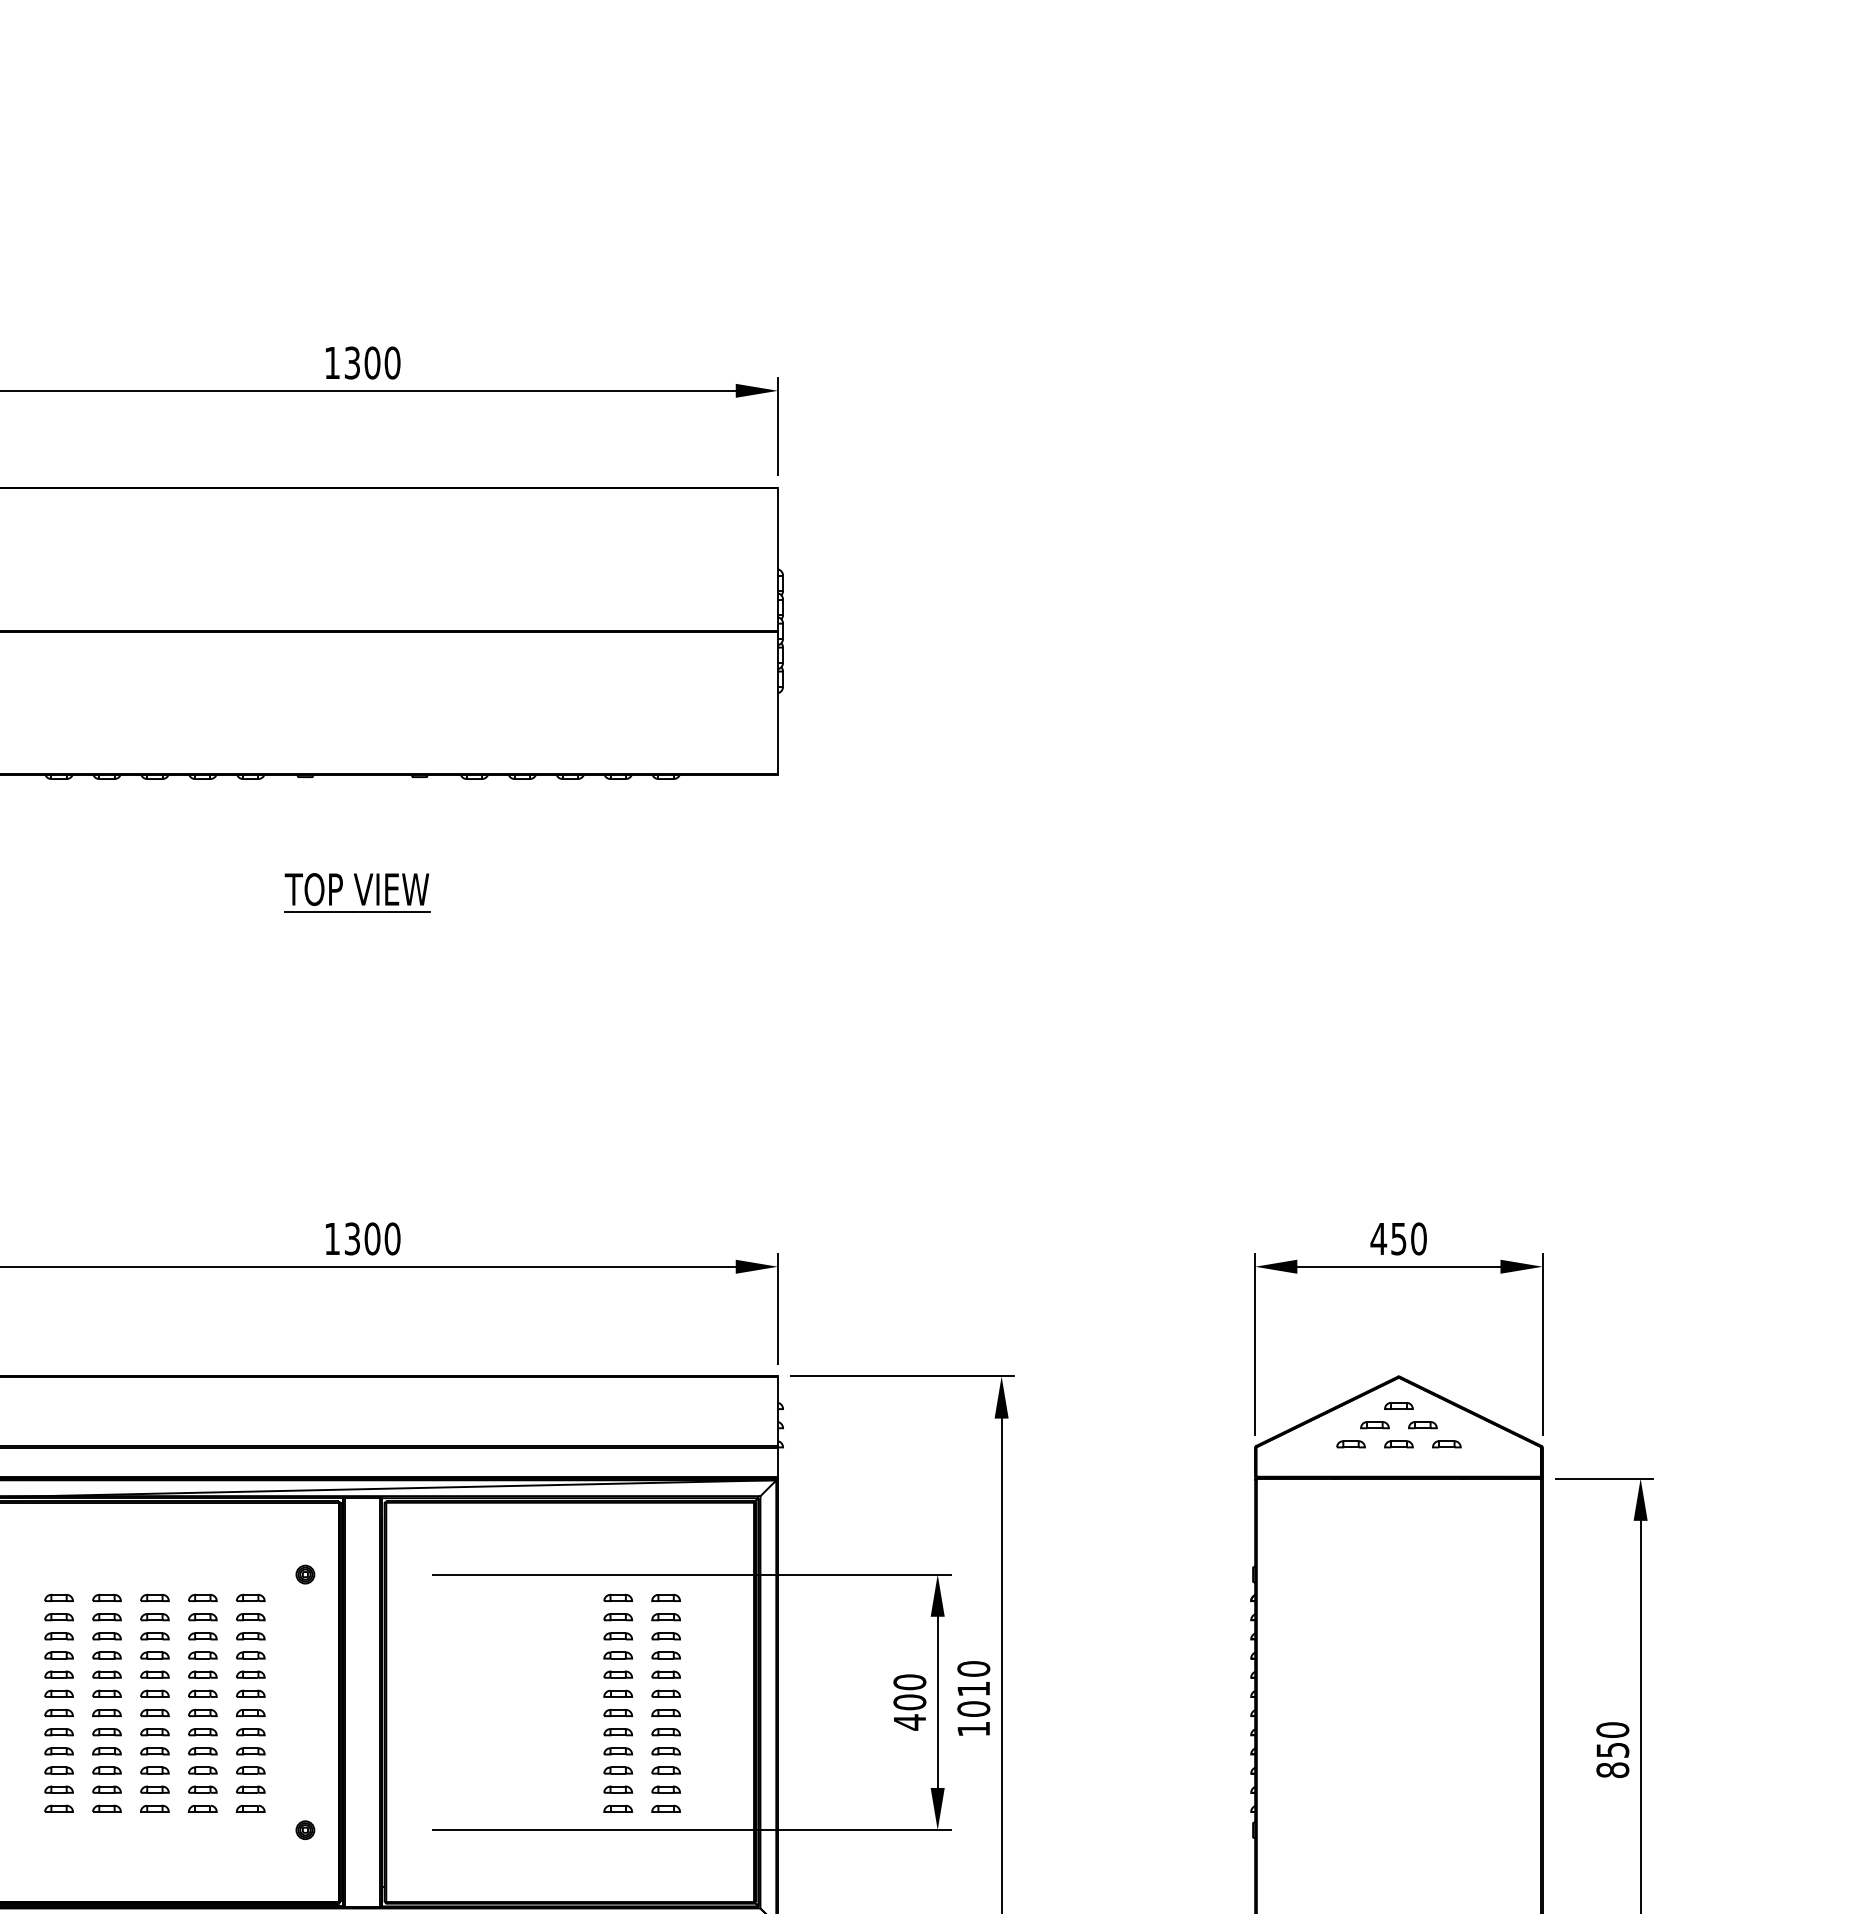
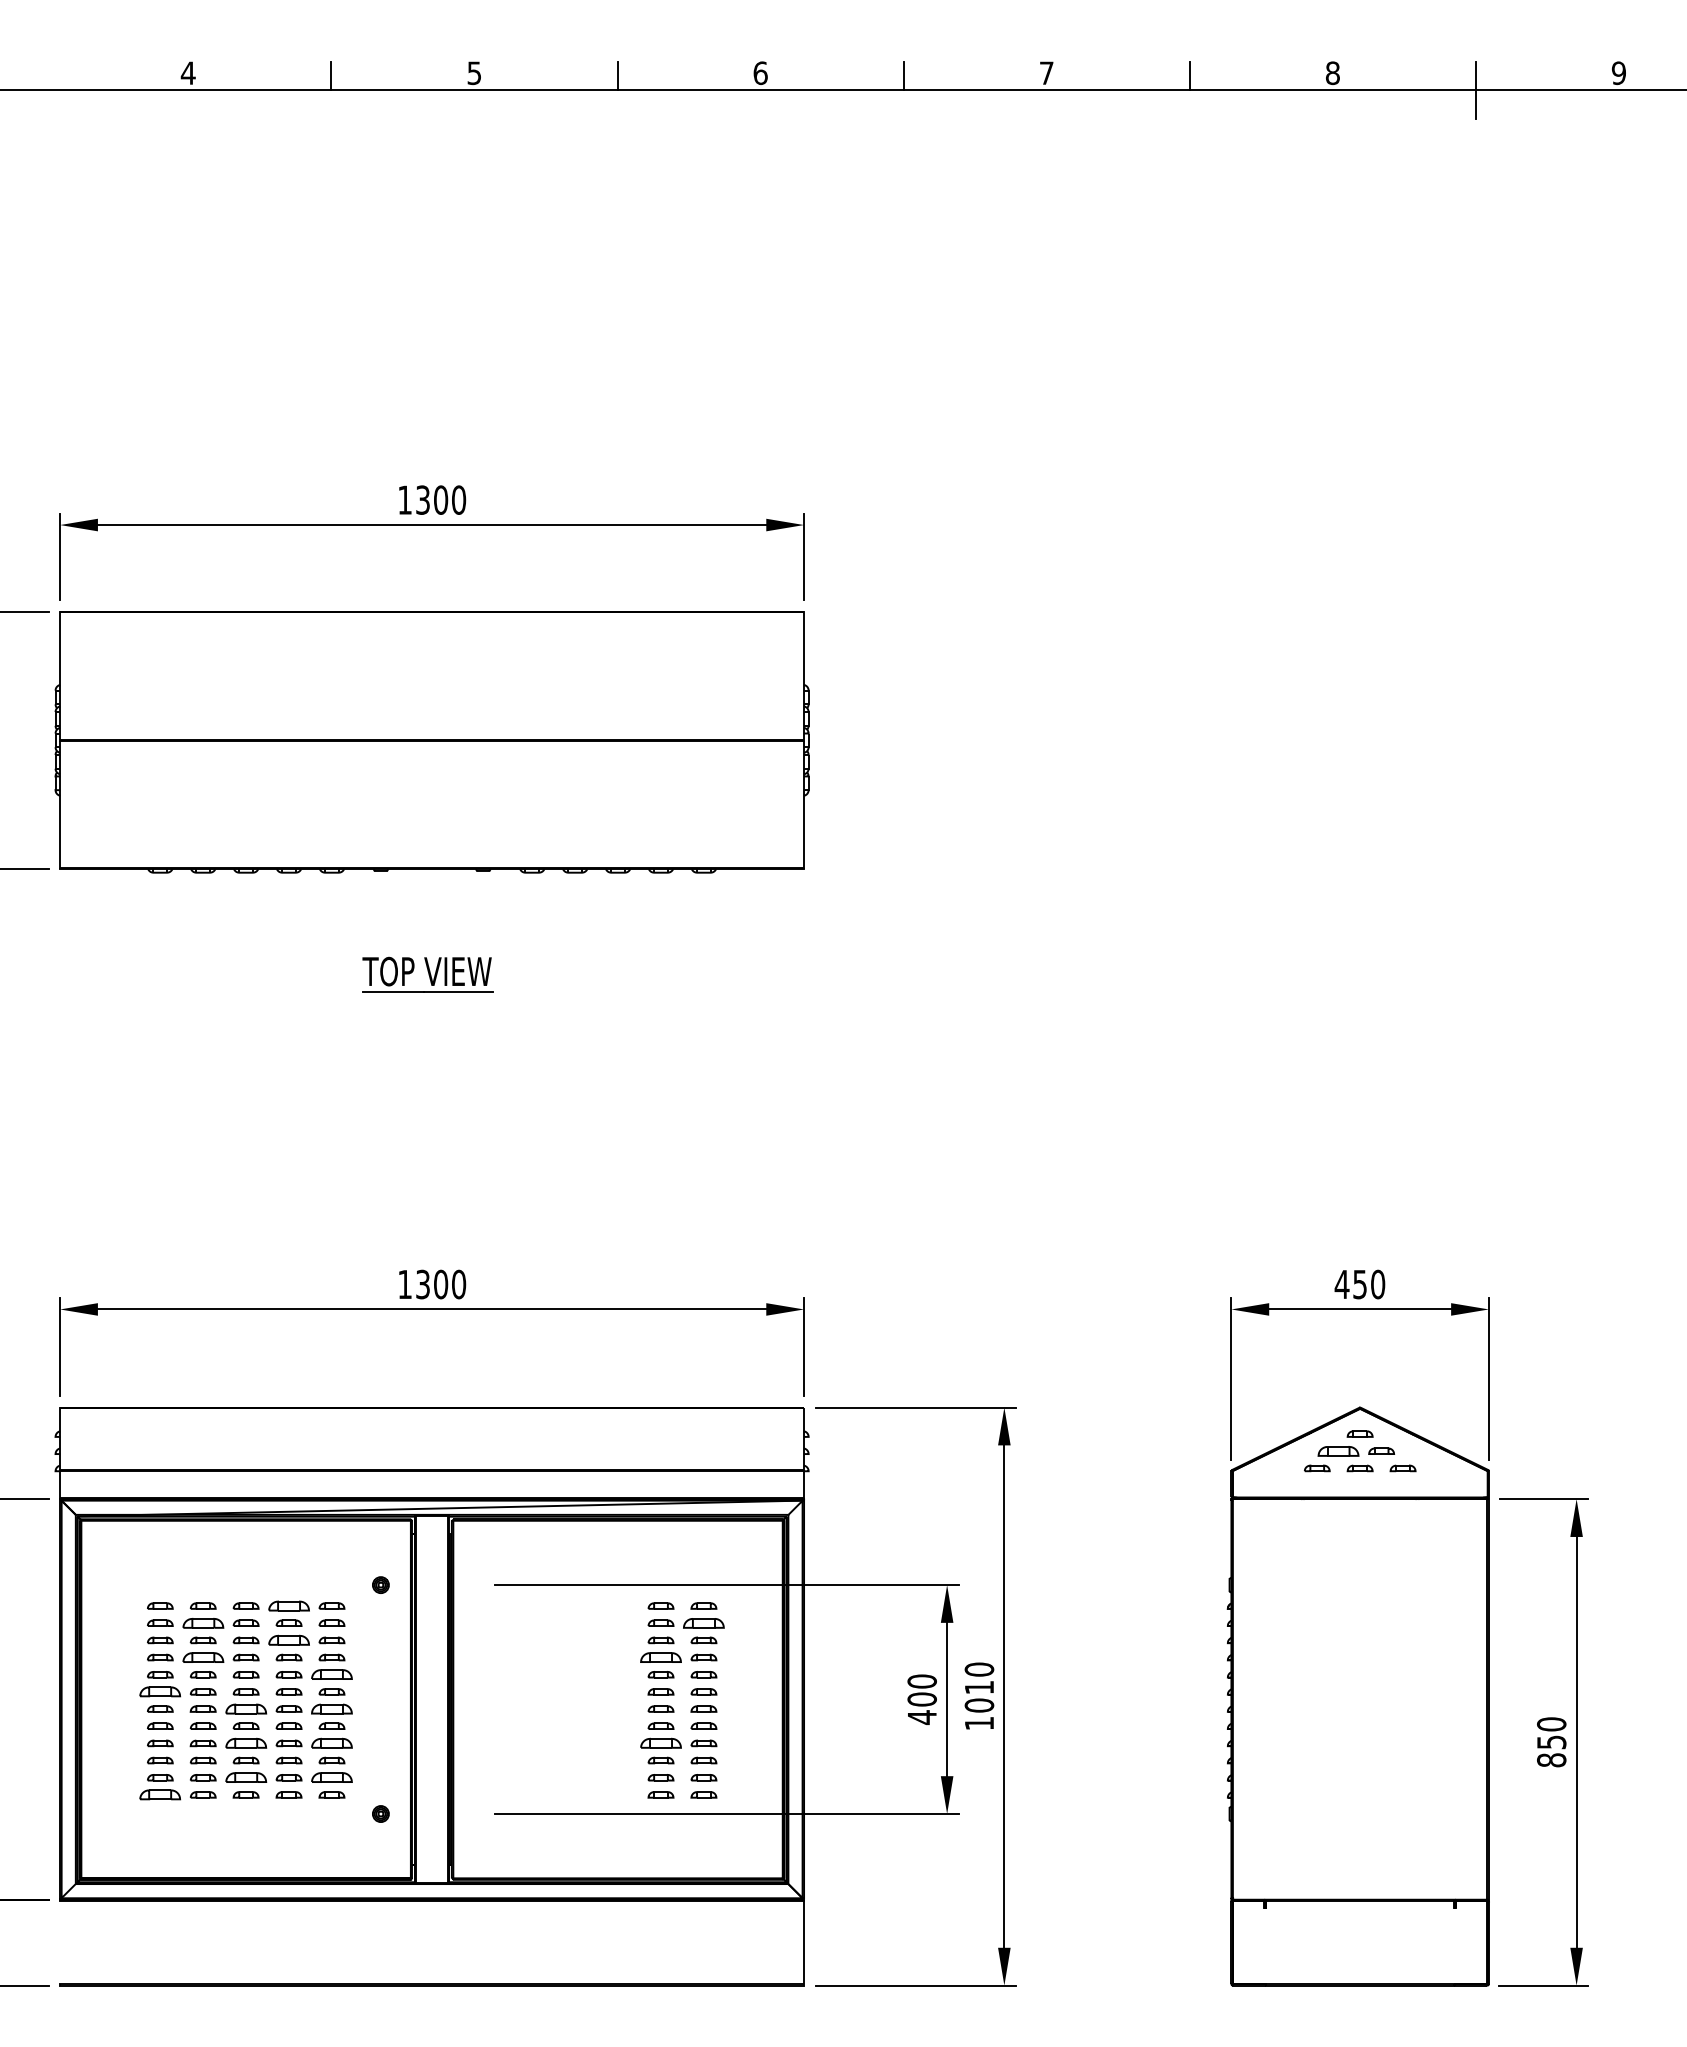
part: (1374, 1424) -> (1338, 1450), size x1.6
part: (202, 1597) -> (288, 1605), size x1.6
part: (106, 1616) -> (202, 1622), size x1.6
part: (665, 1616) -> (703, 1622), size x1.6
part: (202, 1636) -> (288, 1640), size x1.6
part: (106, 1655) -> (202, 1657), size x1.6
part: (617, 1655) -> (660, 1657), size x1.6
part: (250, 1674) -> (331, 1674), size x1.6
part: (59, 1693) -> (160, 1691), size x1.6
part: (154, 1712) -> (245, 1708), size x1.6
part: (250, 1712) -> (331, 1708), size x1.6
part: (154, 1751) -> (245, 1743), size x1.6
part: (250, 1751) -> (331, 1743), size x1.6
part: (617, 1751) -> (660, 1743), size x1.6
part: (154, 1789) -> (245, 1777), size x1.6
part: (250, 1789) -> (331, 1777), size x1.6
part: (59, 1808) -> (160, 1794), size x1.6

